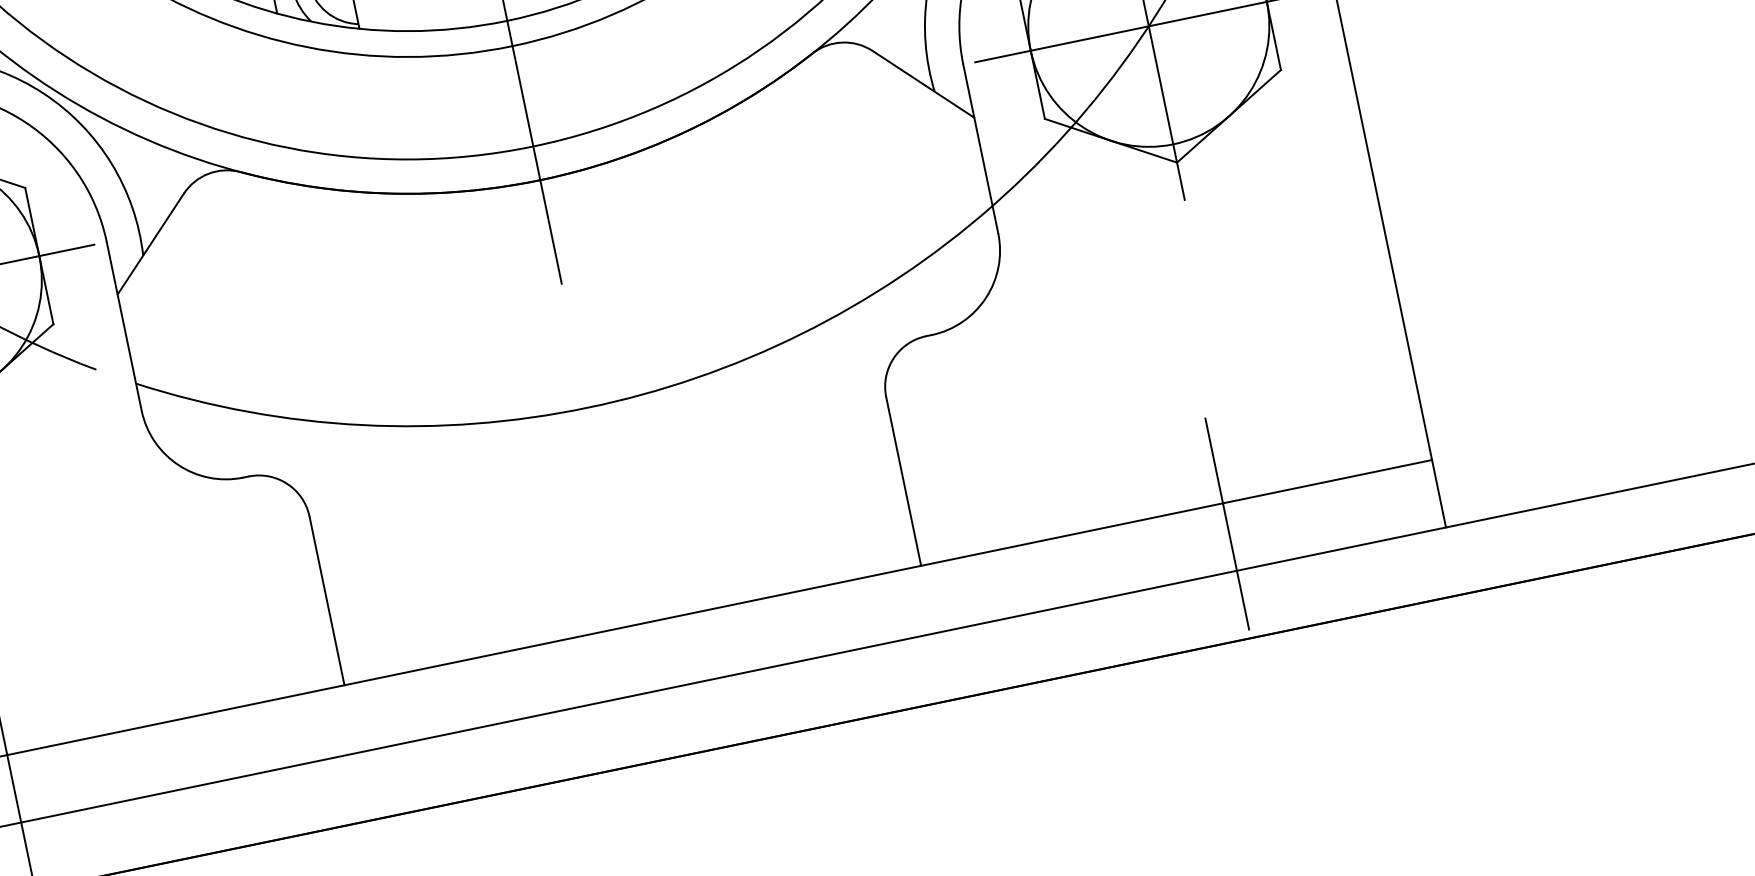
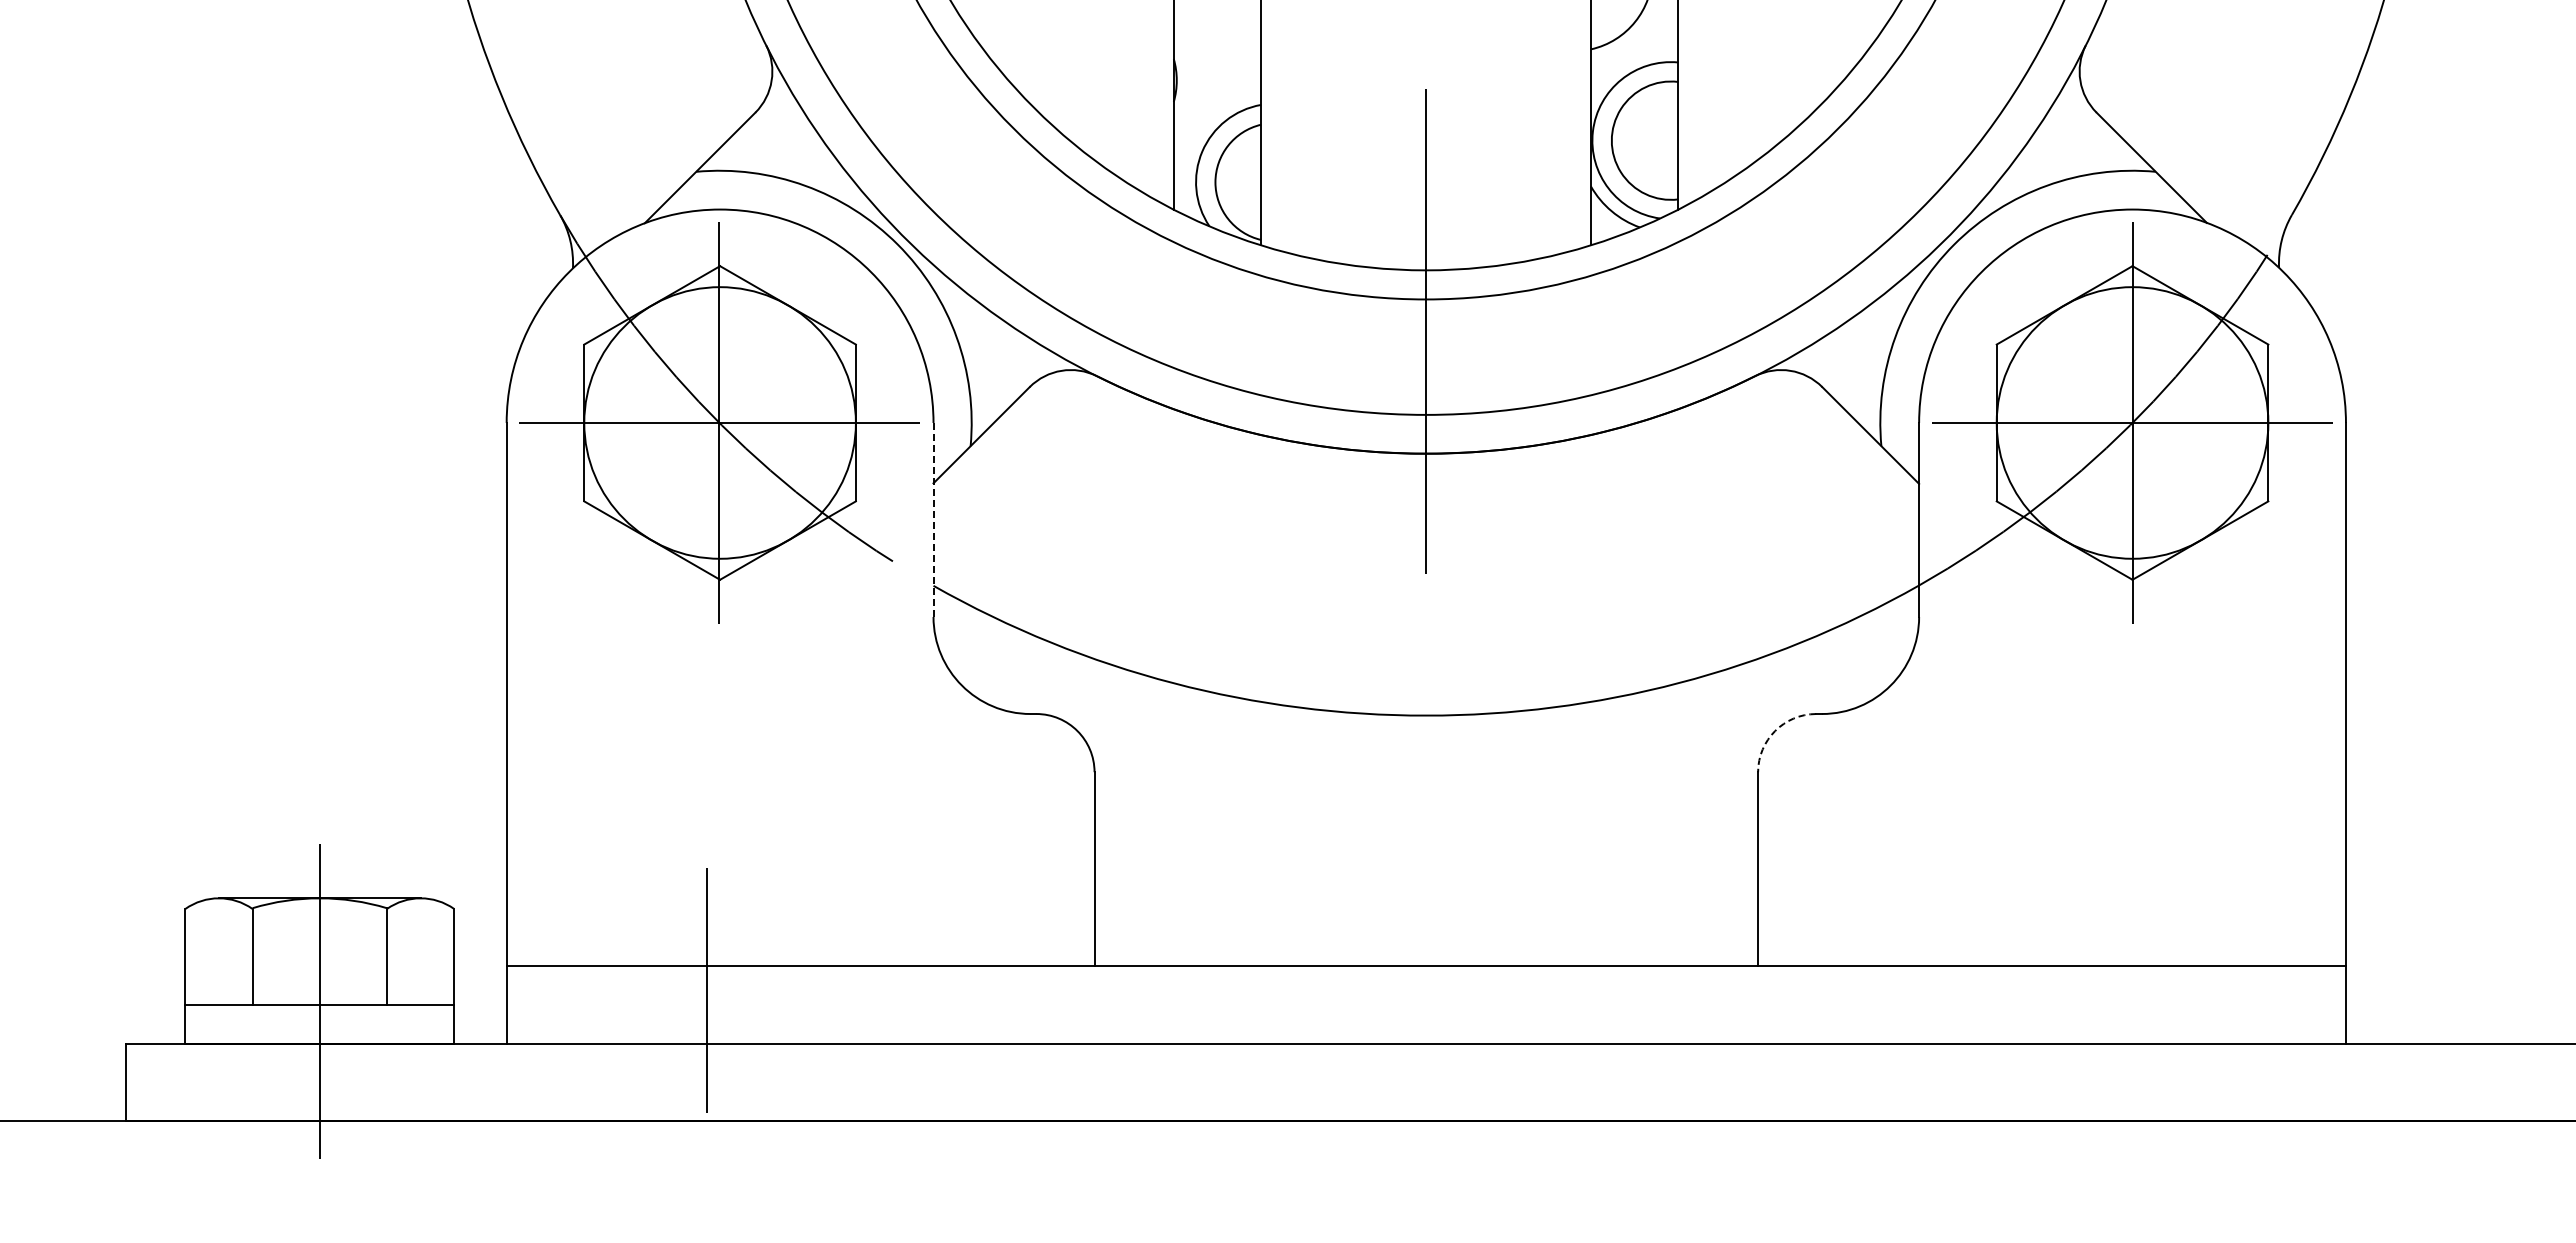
line: (124, 326) -> (933, 520), solid -> dashed
arc: (894, 358) -> (1775, 731), solid -> dashed
line: (1227, 523) -> (2105, 989), removed

